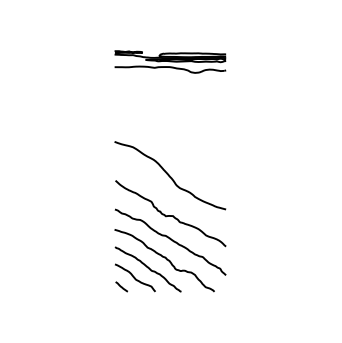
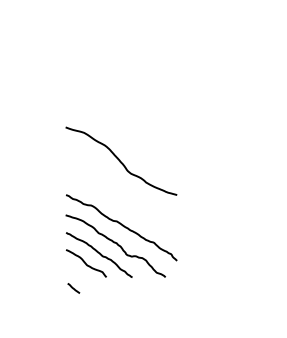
part: (170, 61) -> (121, 47), removed
curve: (170, 215) -> (121, 201), removed
line: (121, 286) -> (73, 288), moved

